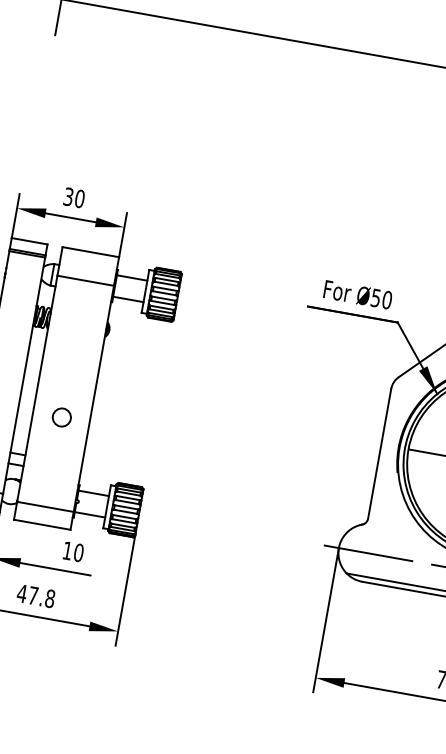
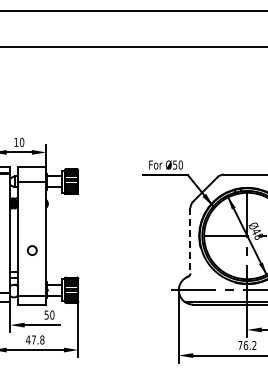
text: (69, 195) -> (16, 141), 30 -> 10
line: (379, 453) -> (190, 240), solid -> dashed
text: (67, 549) -> (46, 314), 10 -> 50

